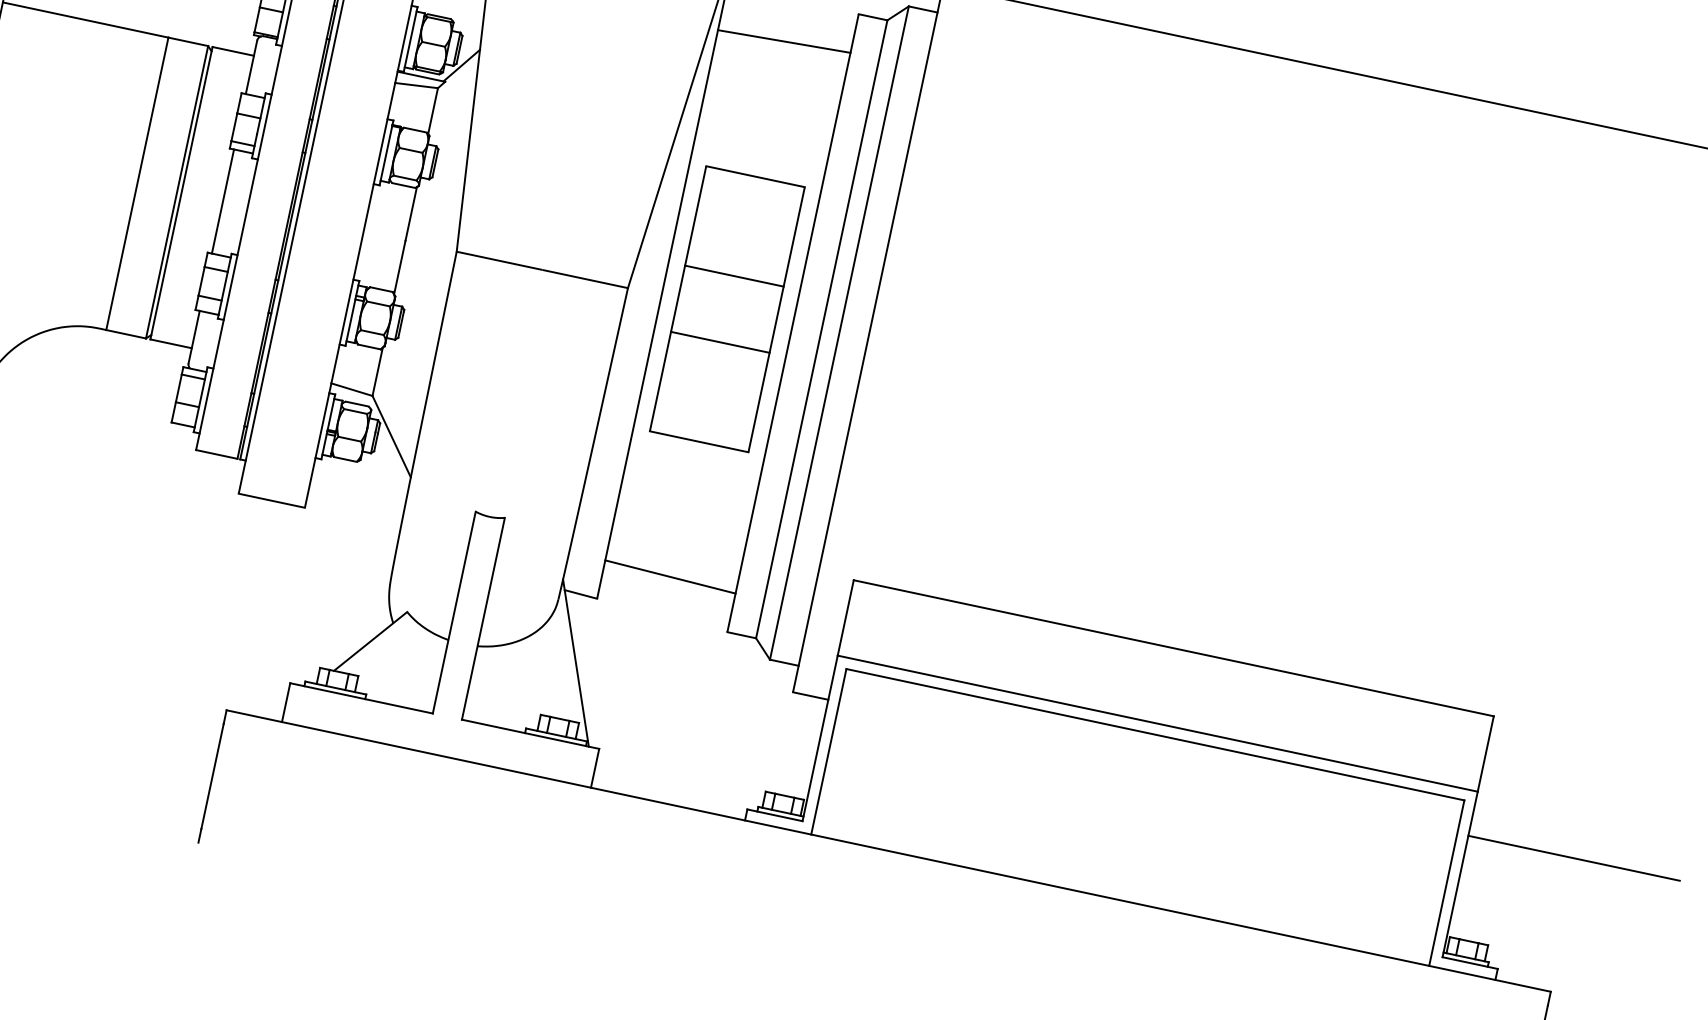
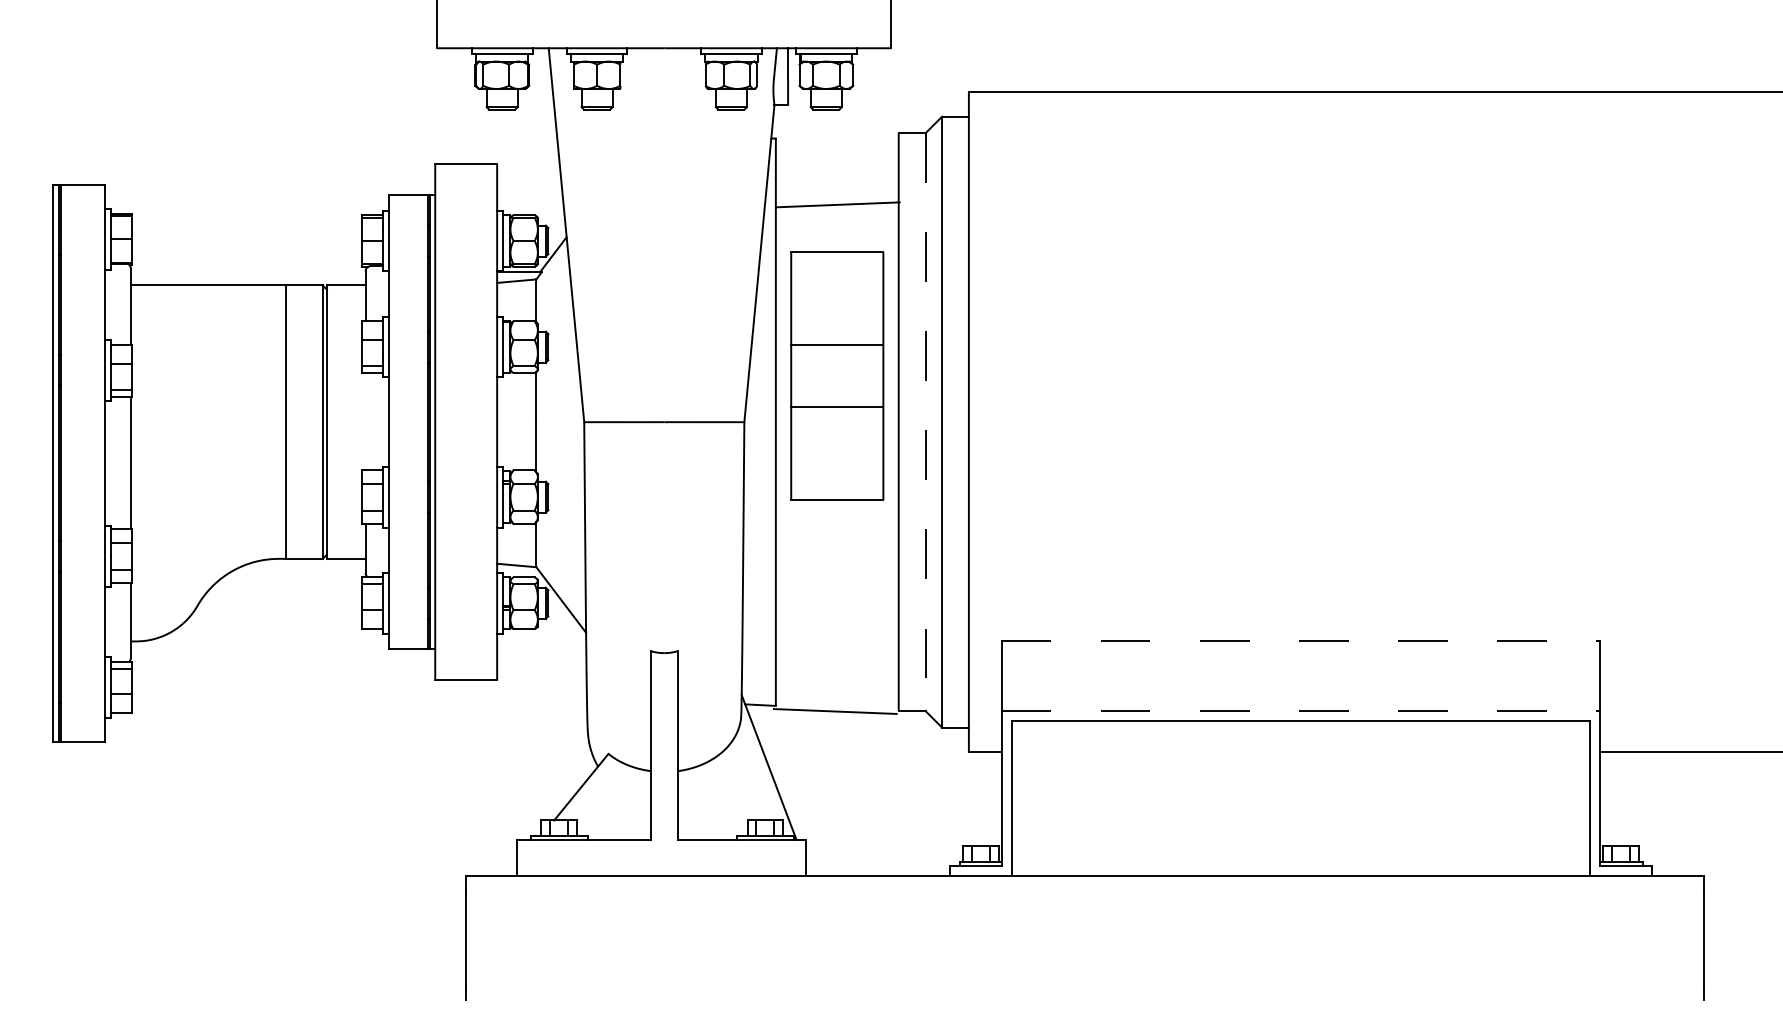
line: (783, 40) -> (837, 204), moved
line: (222, 201) -> (365, 421), removed
part: (727, 308) -> (837, 375), moved
line: (821, 329) -> (925, 422), solid -> dashed
line: (669, 576) -> (834, 711), moved
line: (1174, 648) -> (1301, 640), solid -> dashed
line: (1158, 724) -> (1301, 711), solid -> dashed

